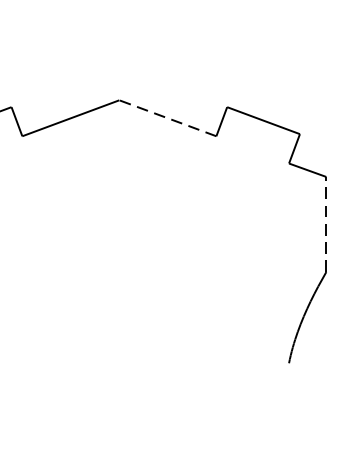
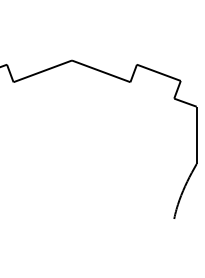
line: (166, 118) -> (100, 71), dashed -> solid
line: (326, 224) -> (196, 135), dashed -> solid

